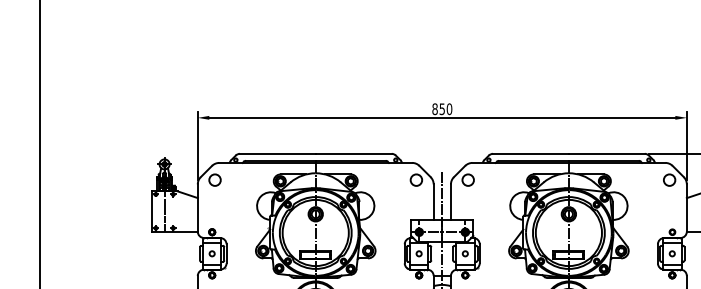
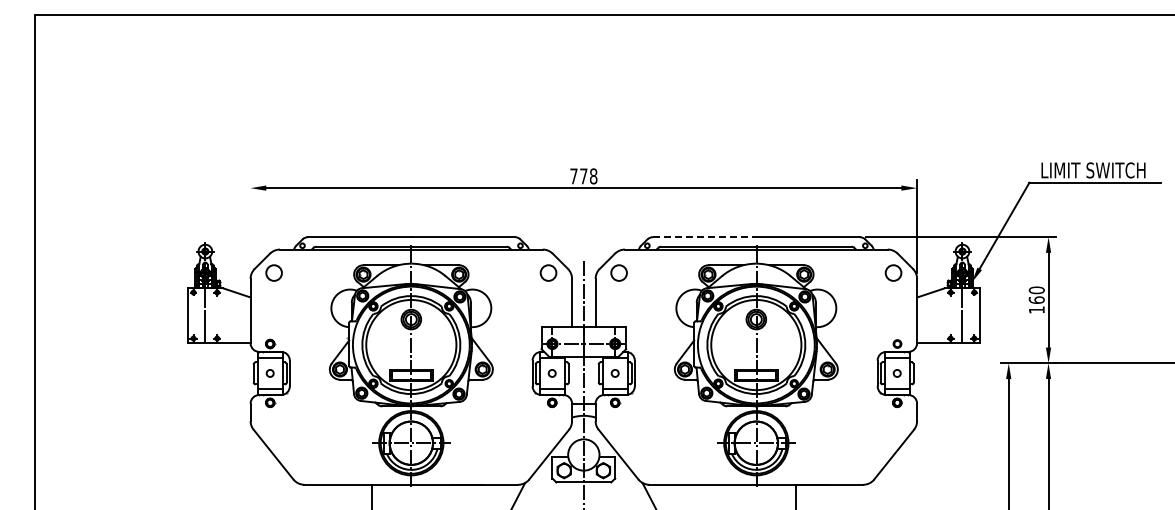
text: (442, 109) -> (583, 176), 850 -> 778
line: (197, 145) -> (250, 226), removed
line: (530, 154) -> (704, 237), solid -> dashed

